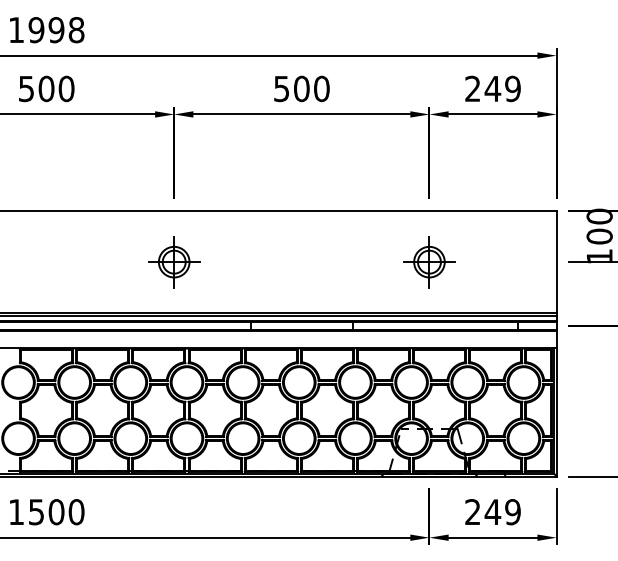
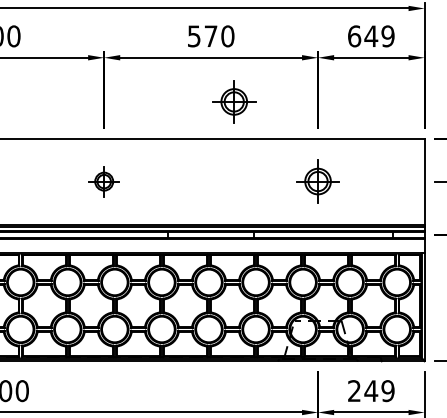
text: (301, 88) -> (210, 36), 500 -> 570
text: (472, 88) -> (354, 36), 249 -> 649
part: (329, 167) -> (234, 102), added
part: (174, 262) -> (104, 181), size x0.7

